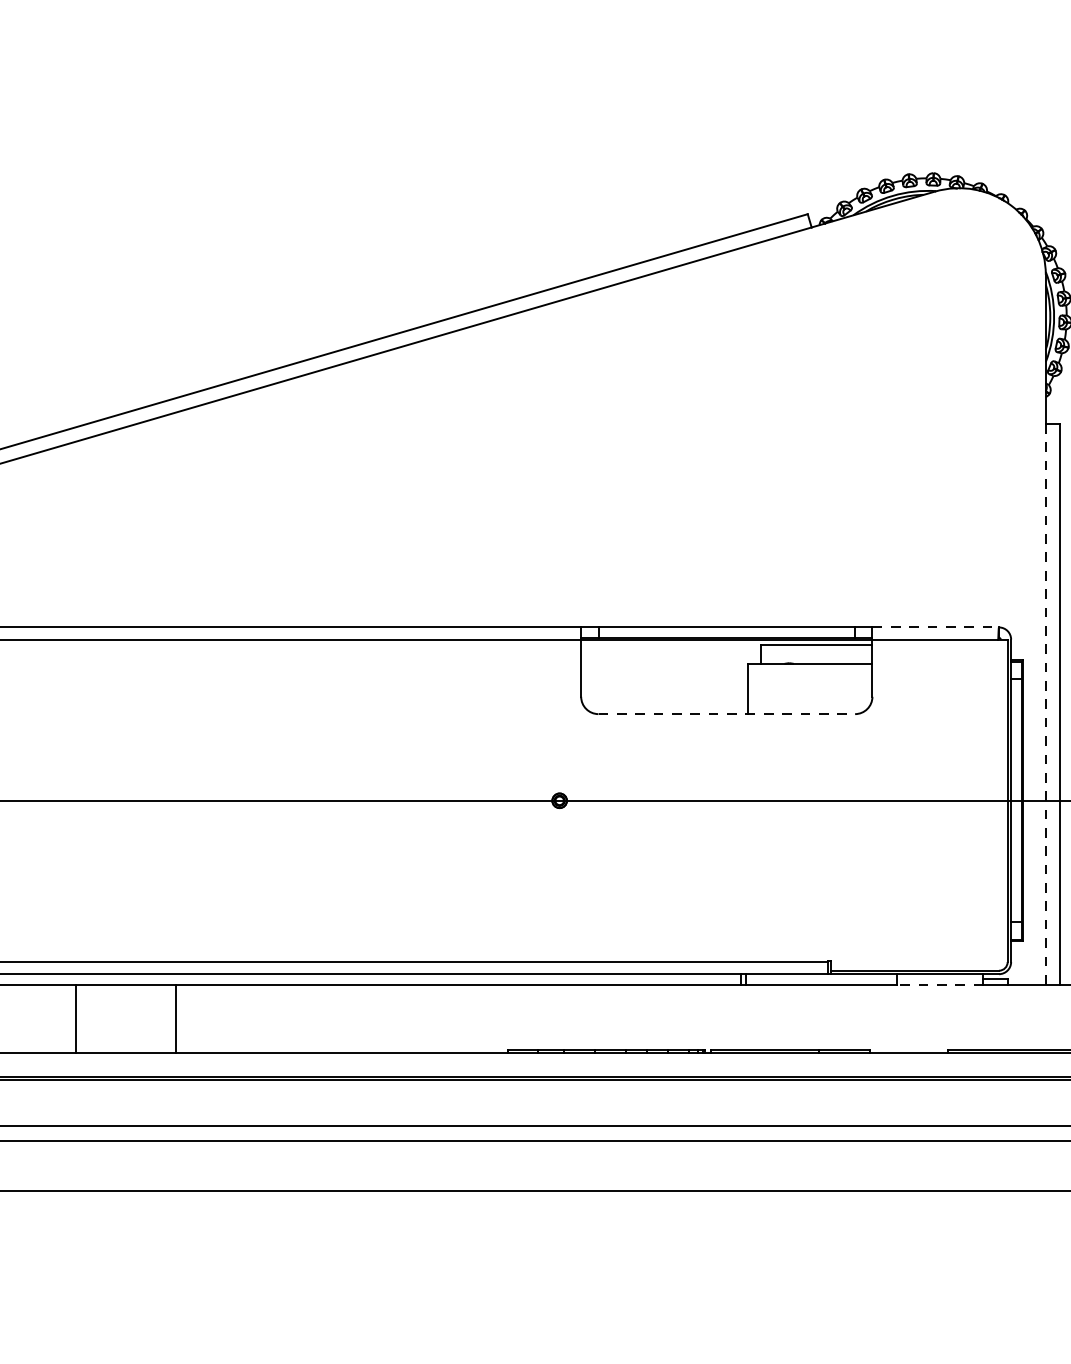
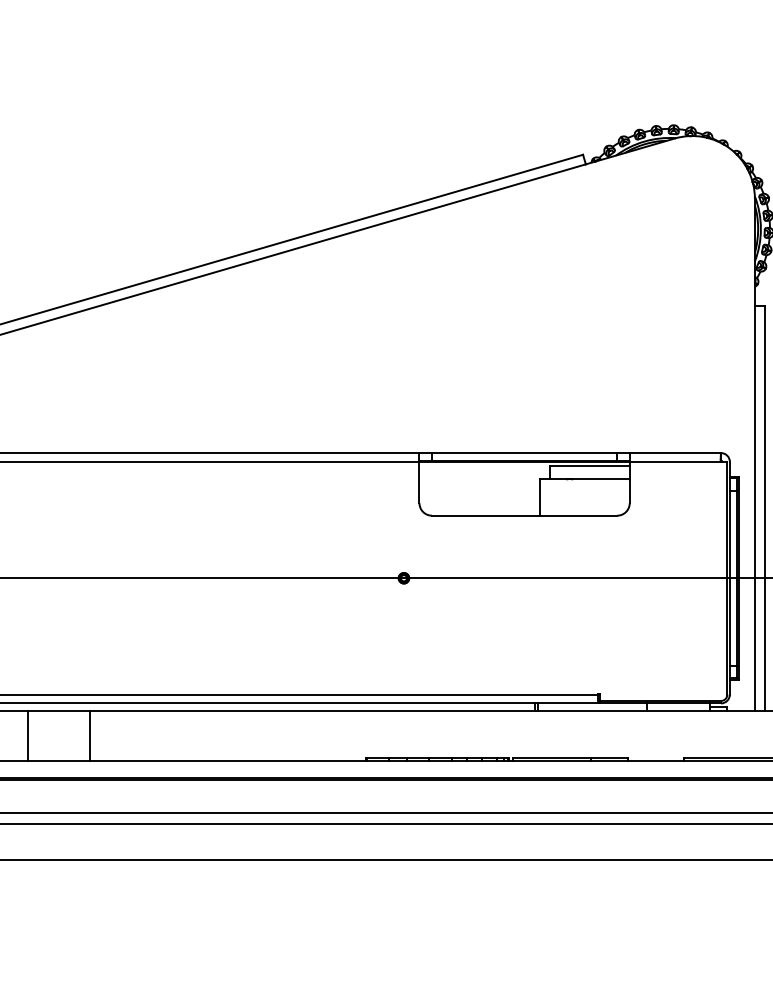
line: (935, 627) -> (675, 453), dashed -> solid
line: (1045, 704) -> (754, 508), dashed -> solid
line: (726, 713) -> (524, 515), dashed -> solid
line: (939, 983) -> (678, 710), dashed -> solid
line: (75, 1018) -> (27, 735), moved
line: (176, 1018) -> (90, 735), moved

